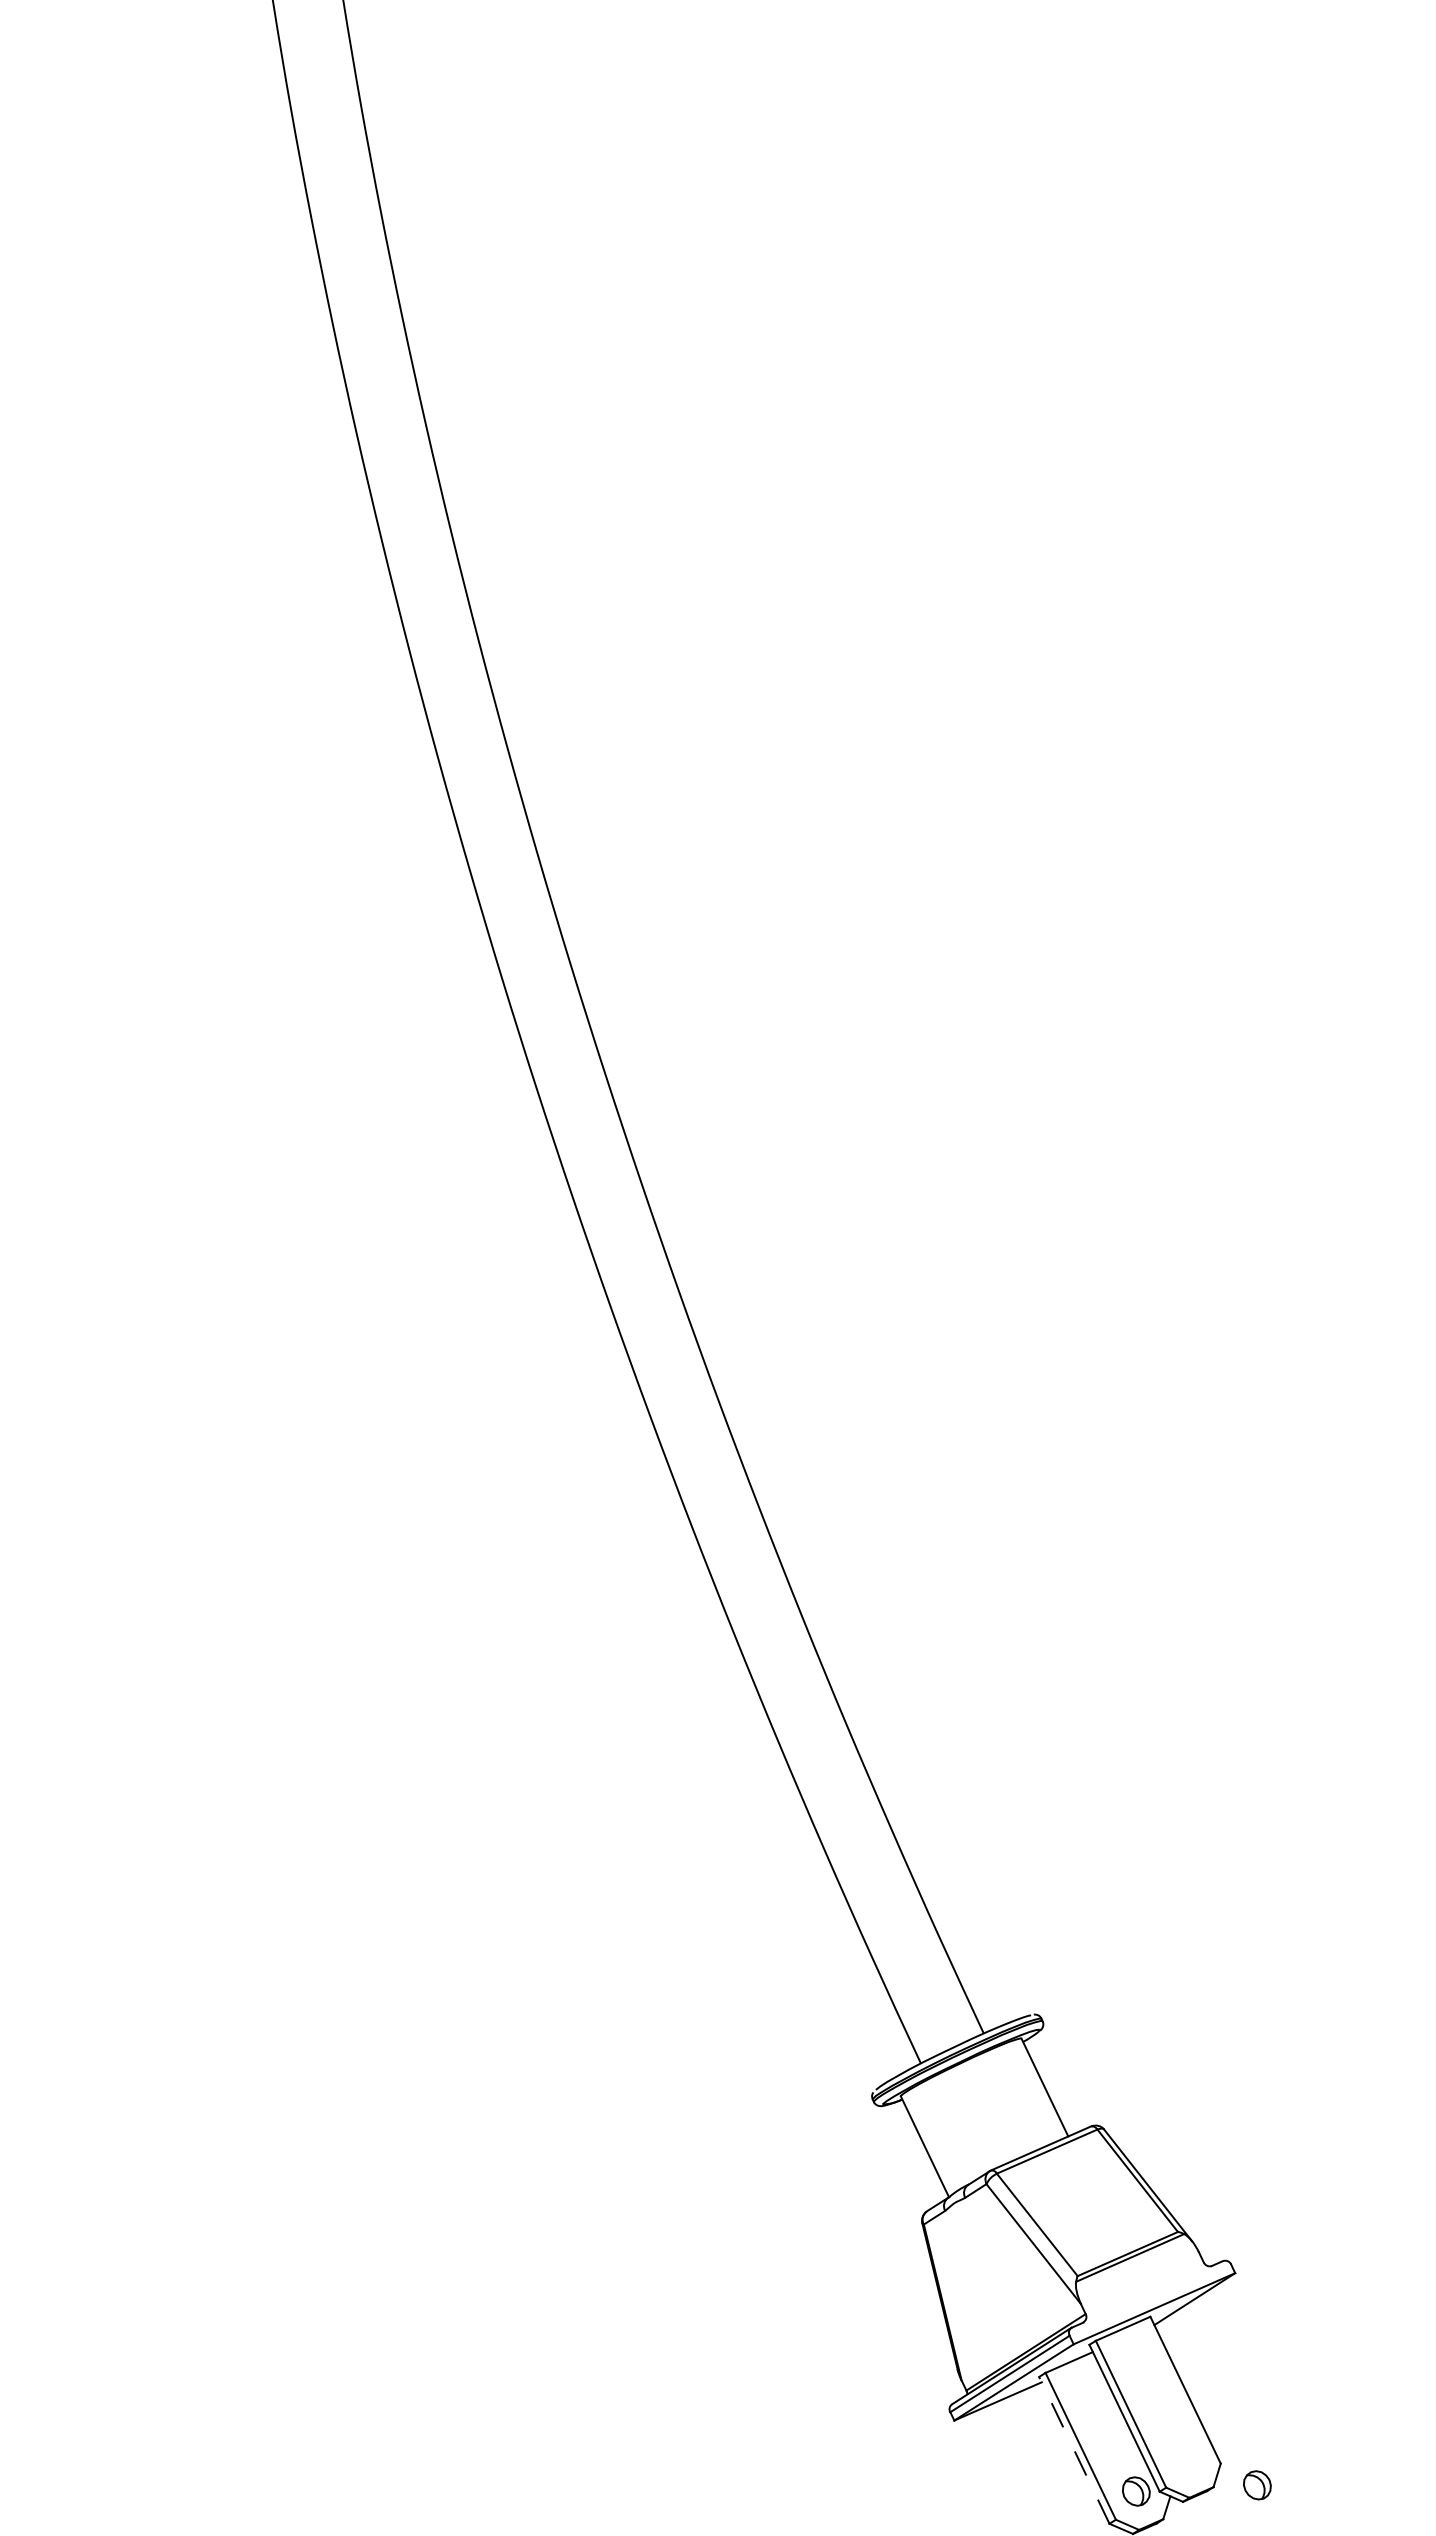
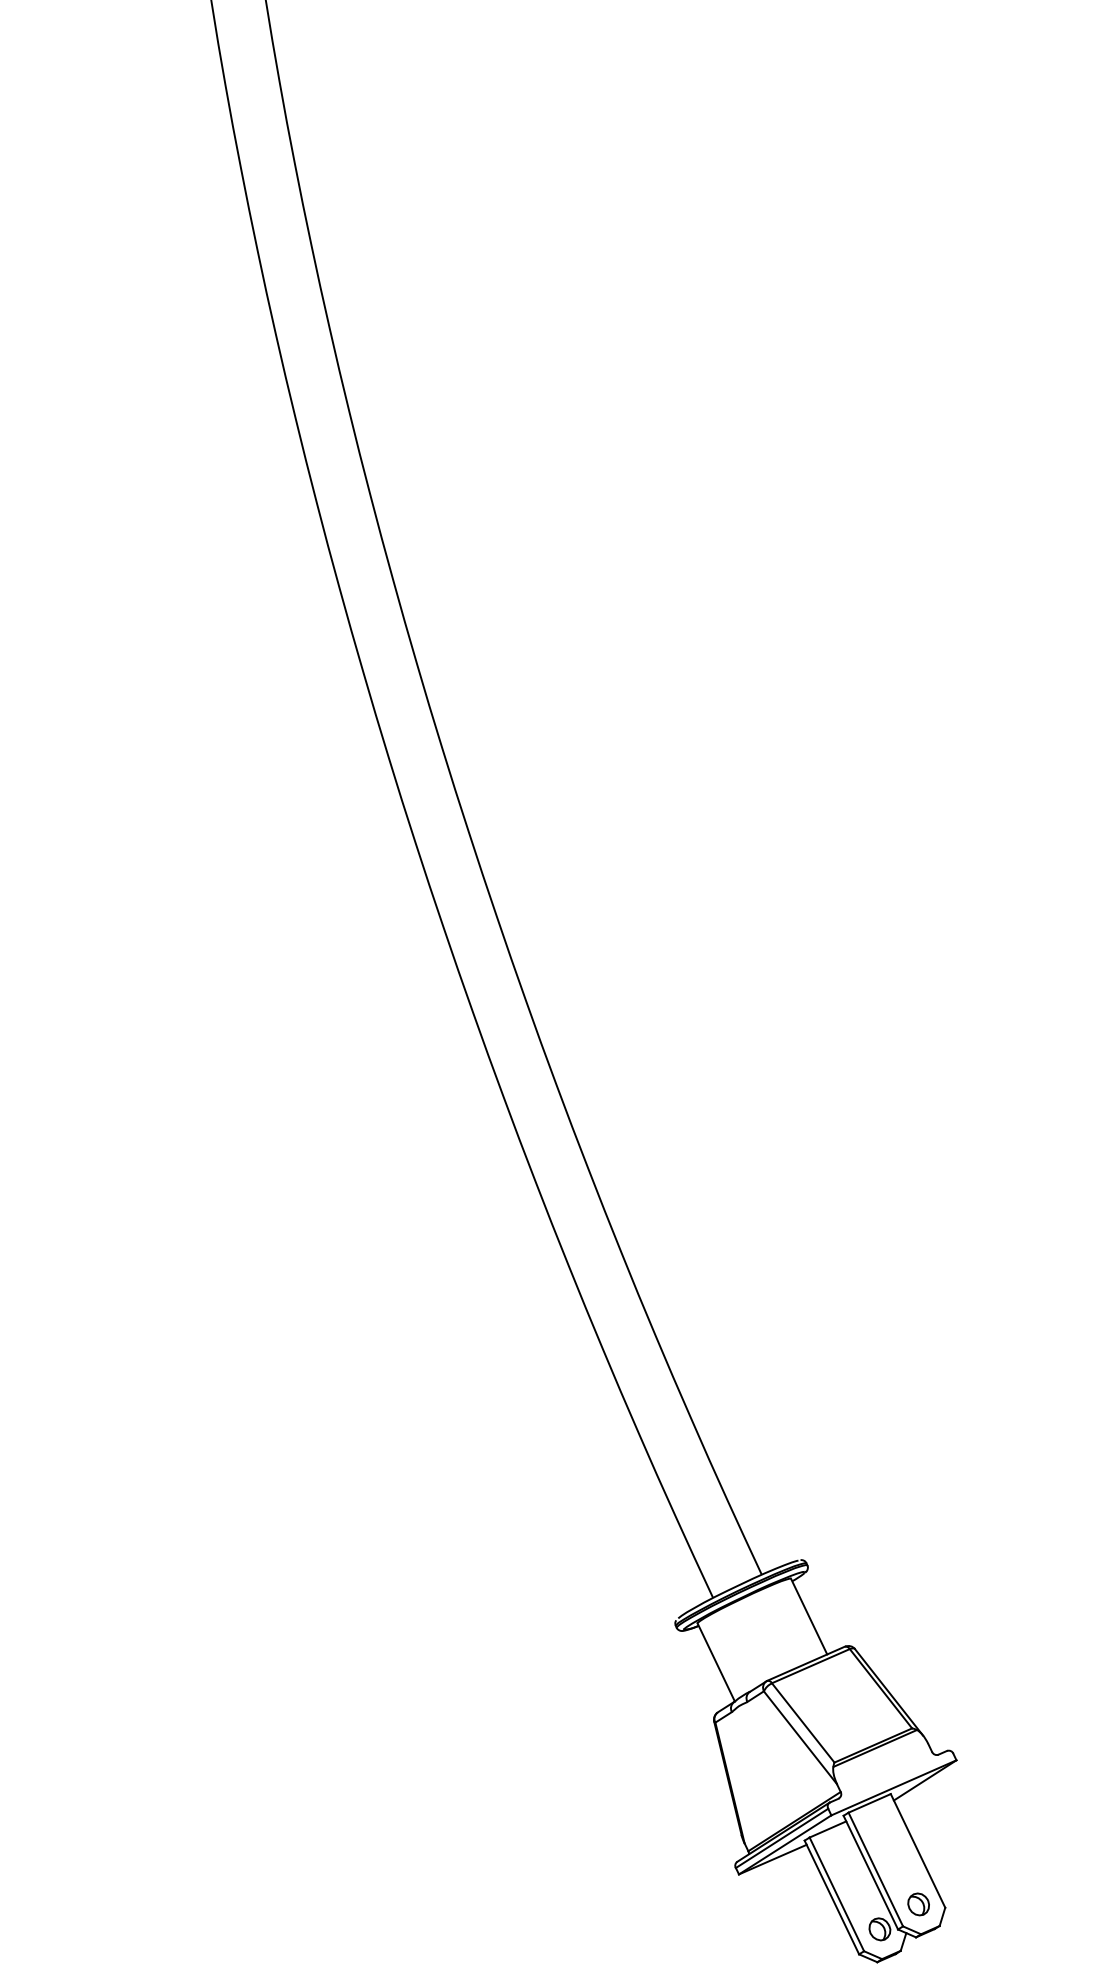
line: (1074, 2449) -> (832, 1896), dashed -> solid
part: (1257, 2485) -> (918, 1904), moved

